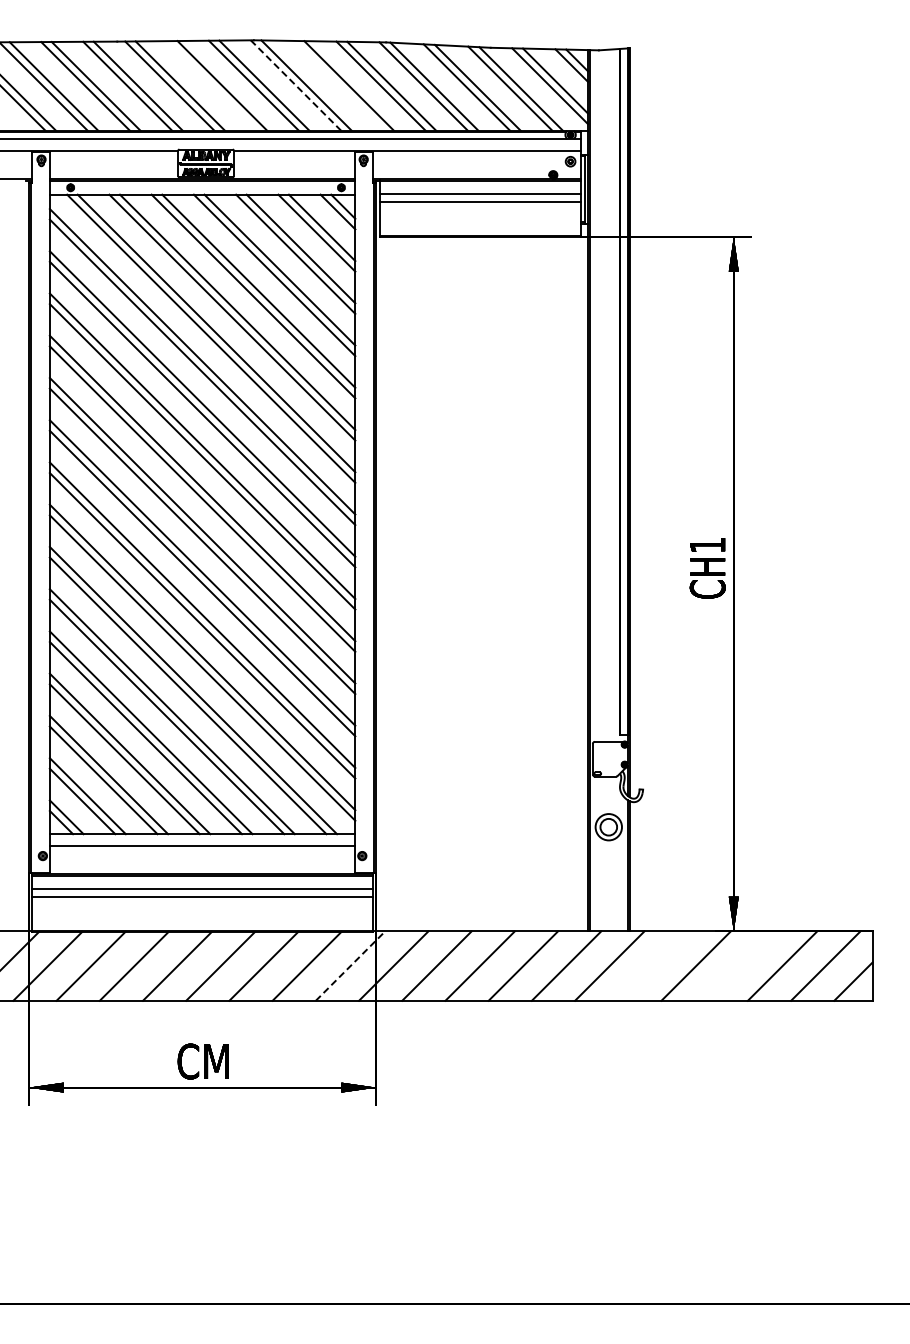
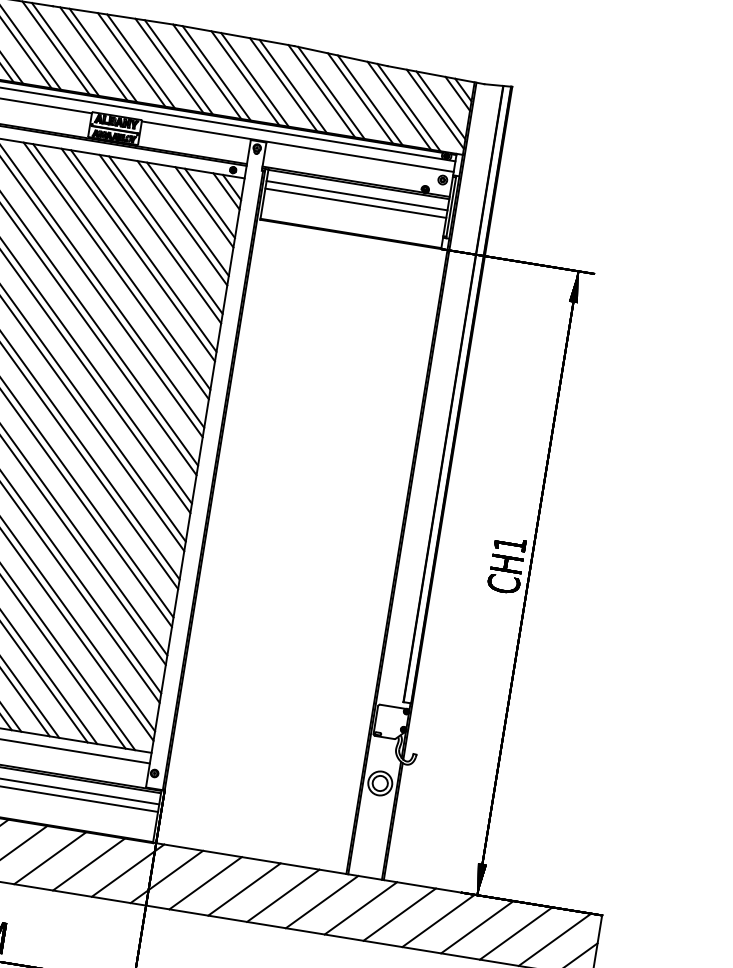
line: (211, 85) -> (131, 59), added
line: (296, 85) -> (207, 71), dashed -> solid
line: (338, 85) -> (245, 77), added
line: (350, 965) -> (128, 870), dashed -> solid
line: (652, 965) -> (399, 914), added
line: (739, 965) -> (477, 926), added

